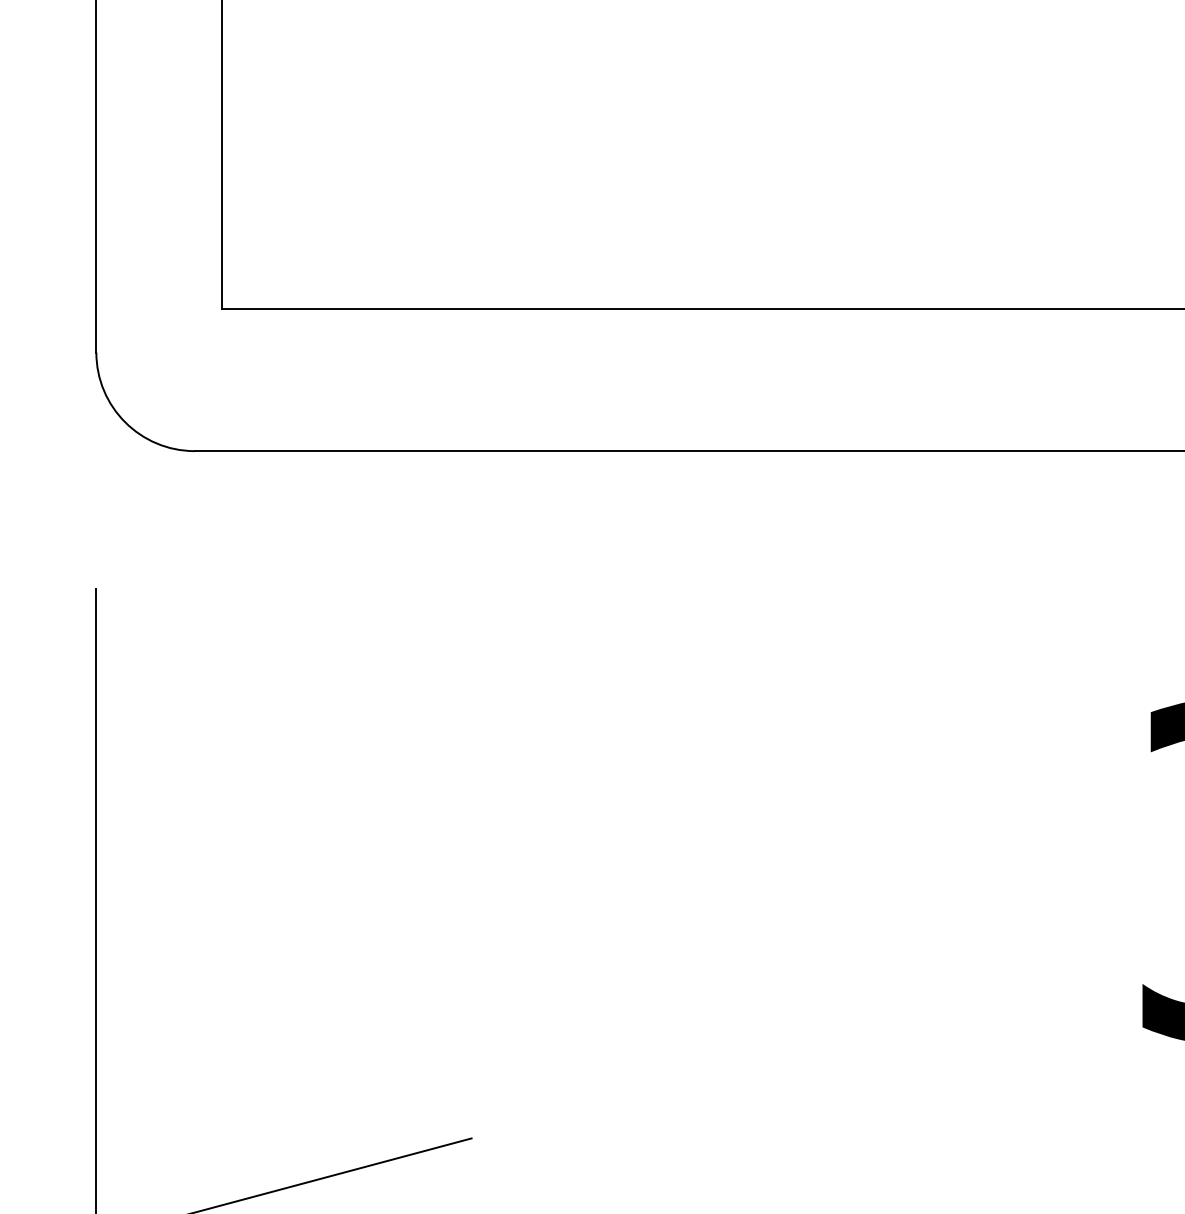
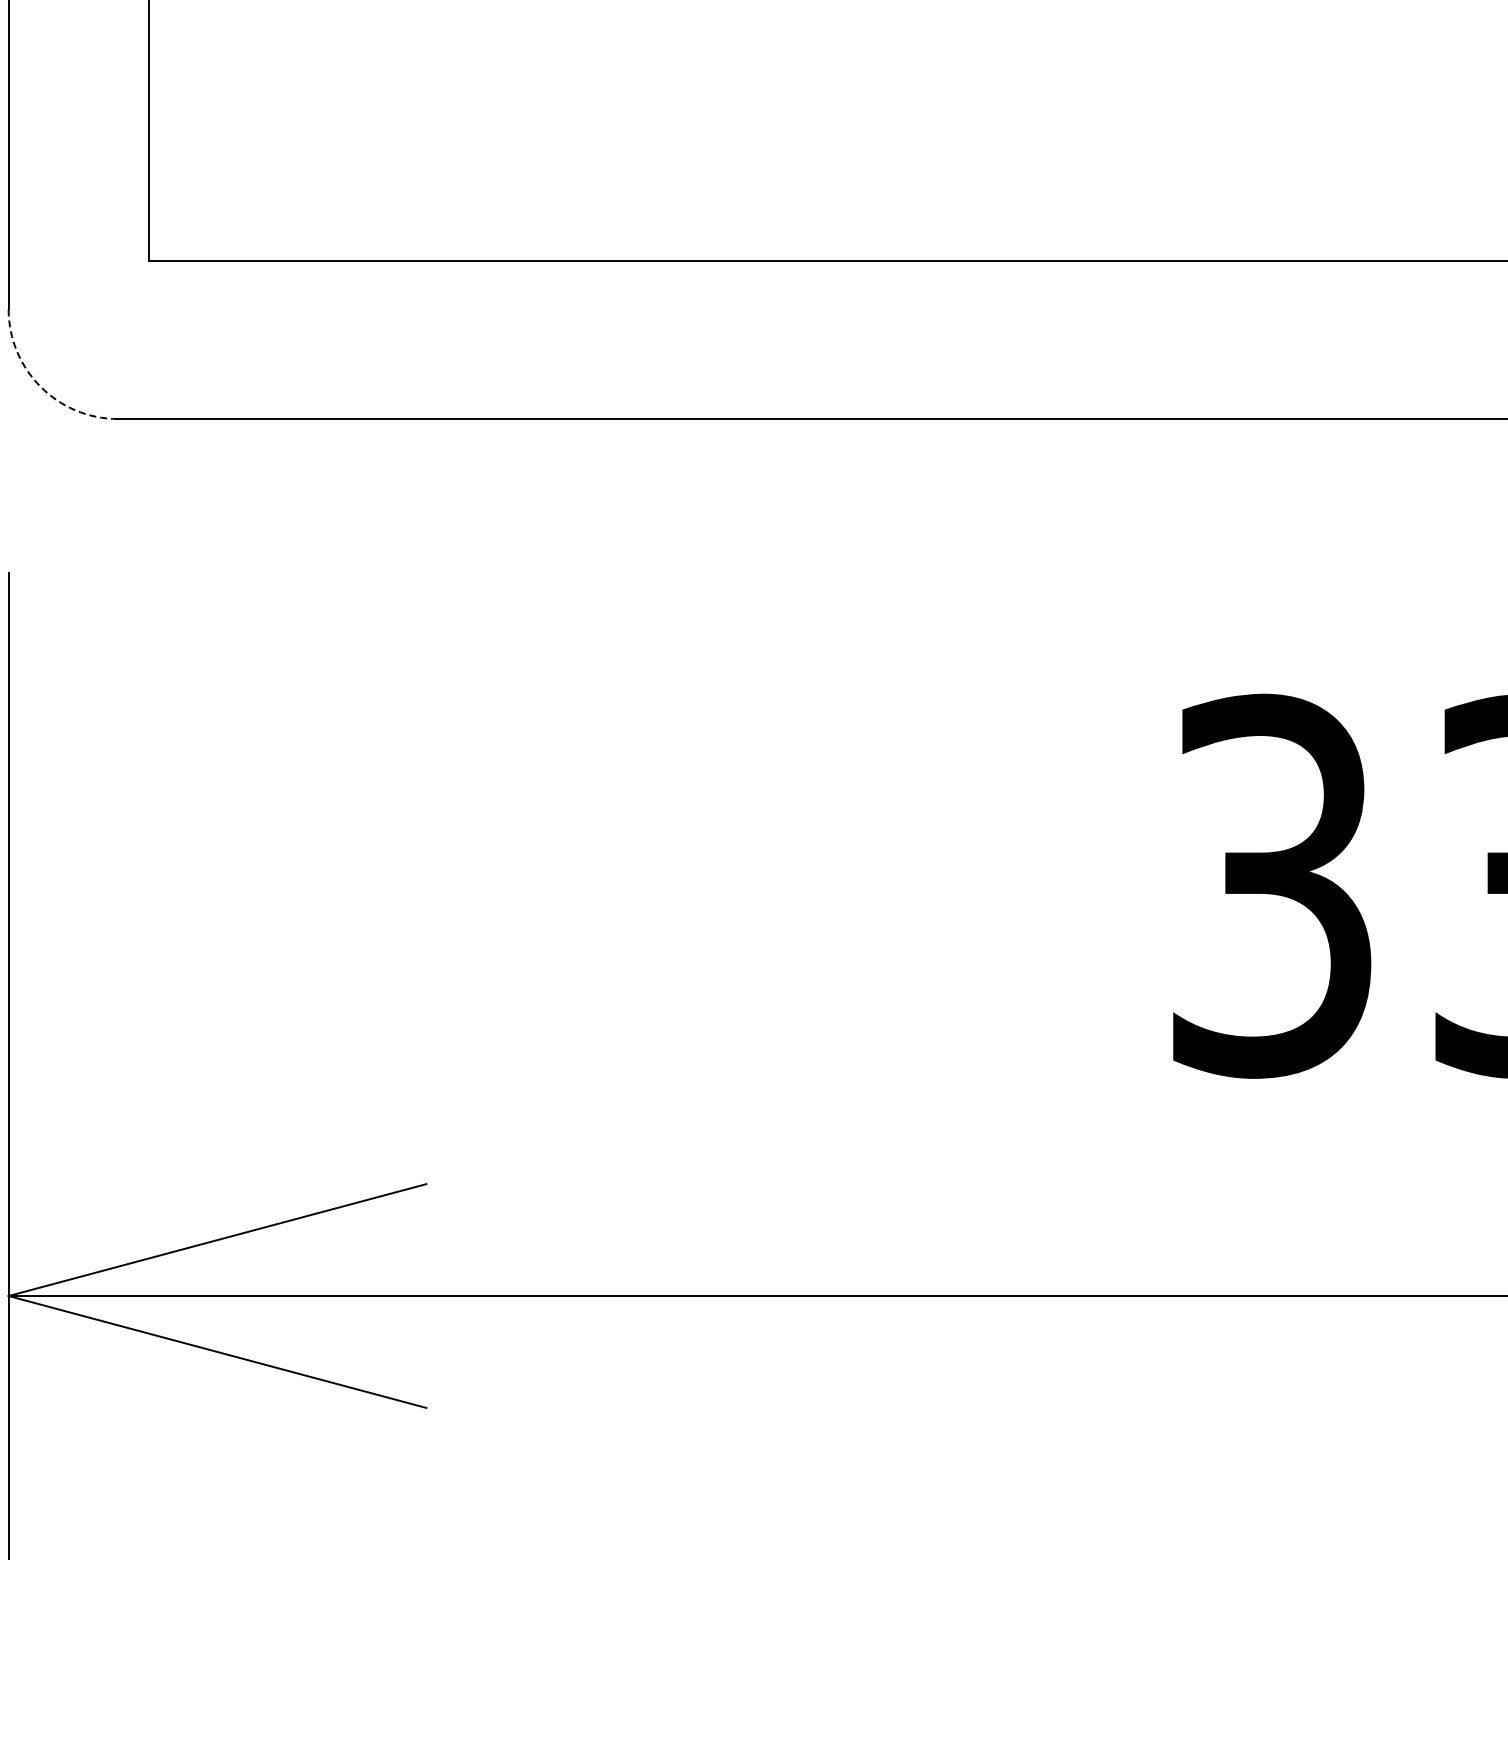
arc: (124, 421) -> (40, 386), solid -> dashed

